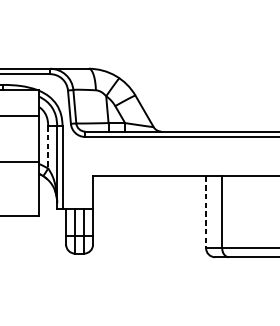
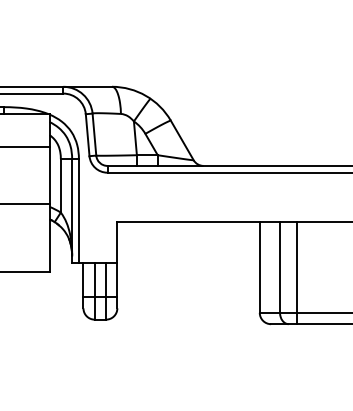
line: (47, 147) -> (60, 185), dashed -> solid
line: (205, 213) -> (259, 268), dashed -> solid
line: (236, 216) -> (297, 273), added

